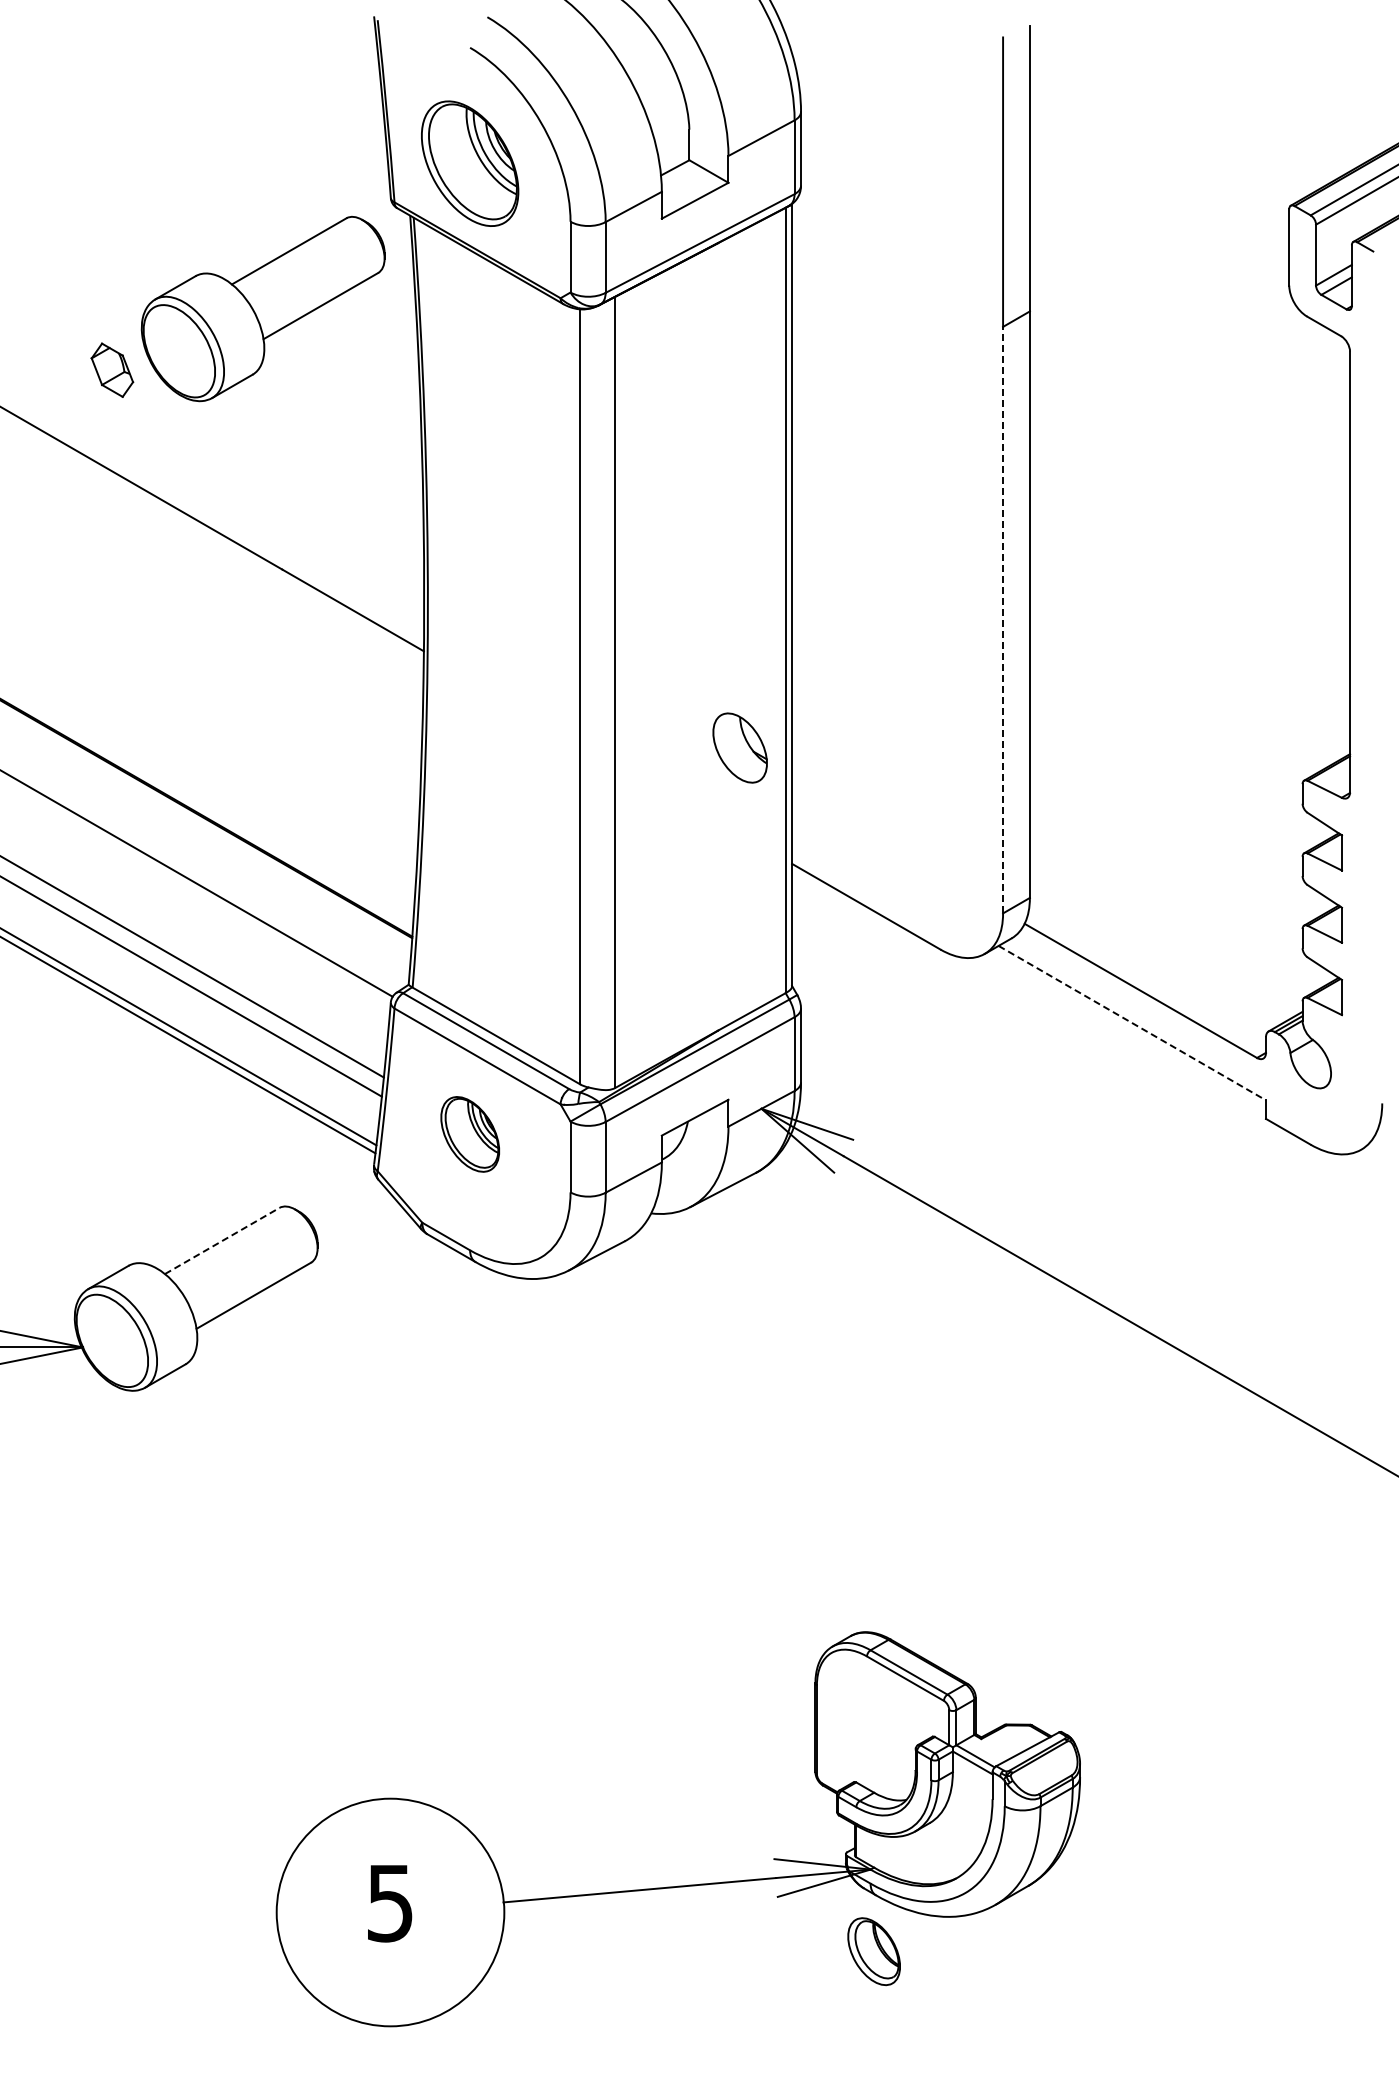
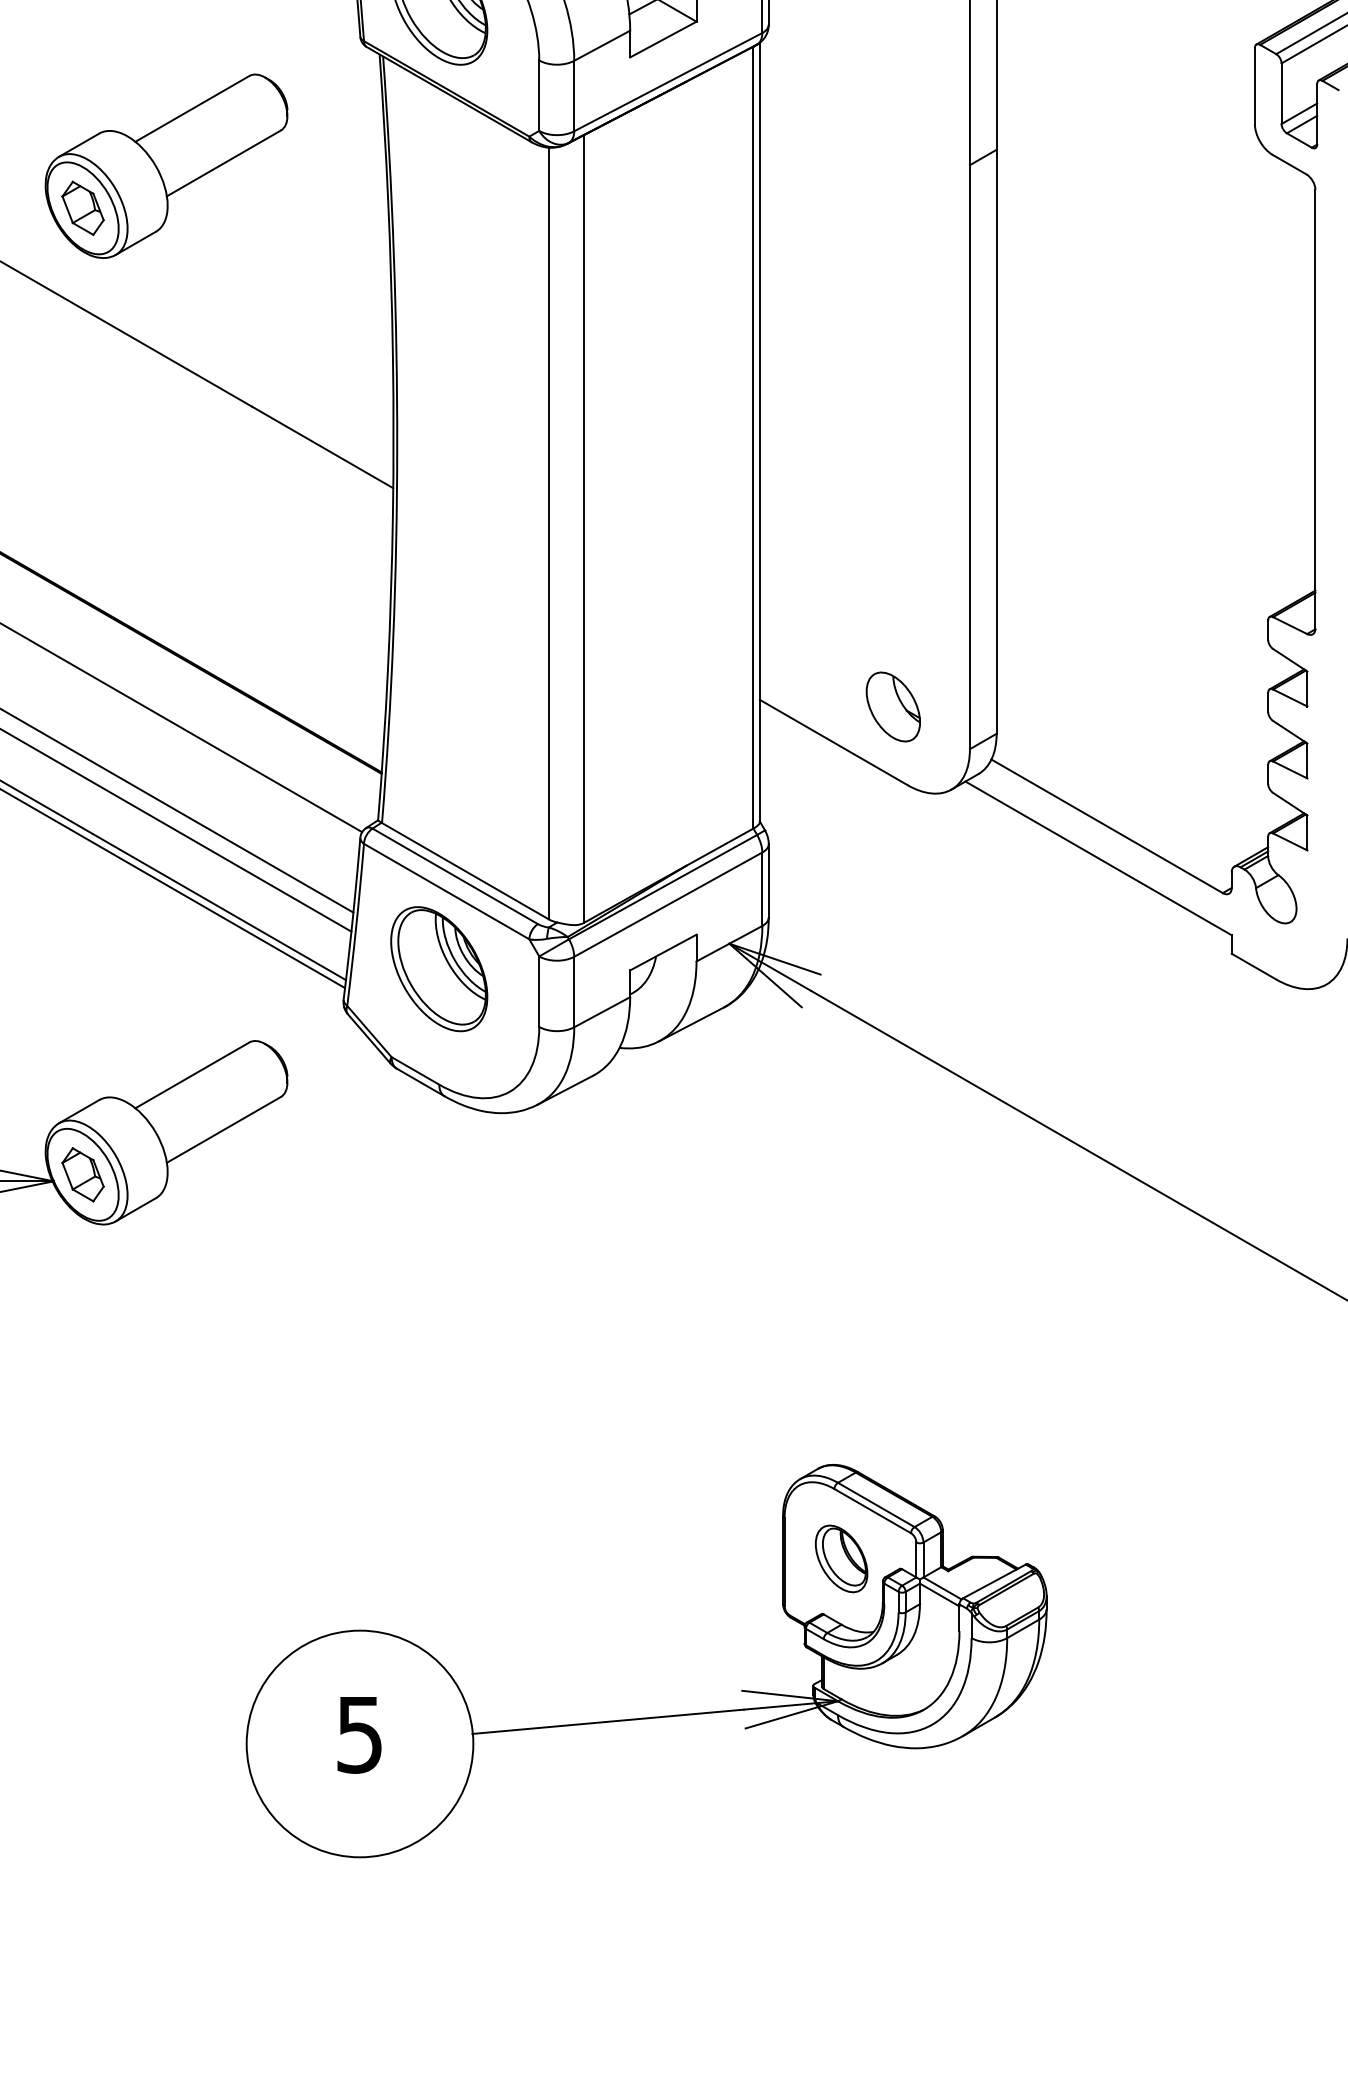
part: (262, 309) -> (165, 166), moved
line: (1003, 619) -> (970, 456), dashed -> solid
part: (739, 747) -> (892, 706), moved
line: (1132, 1023) -> (1098, 858), dashed -> solid
part: (470, 1134) -> (439, 969), size x1.67
line: (222, 1240) -> (192, 1074), dashed -> solid
part: (112, 1340) -> (83, 1174), added
part: (873, 1951) -> (840, 1558), moved

